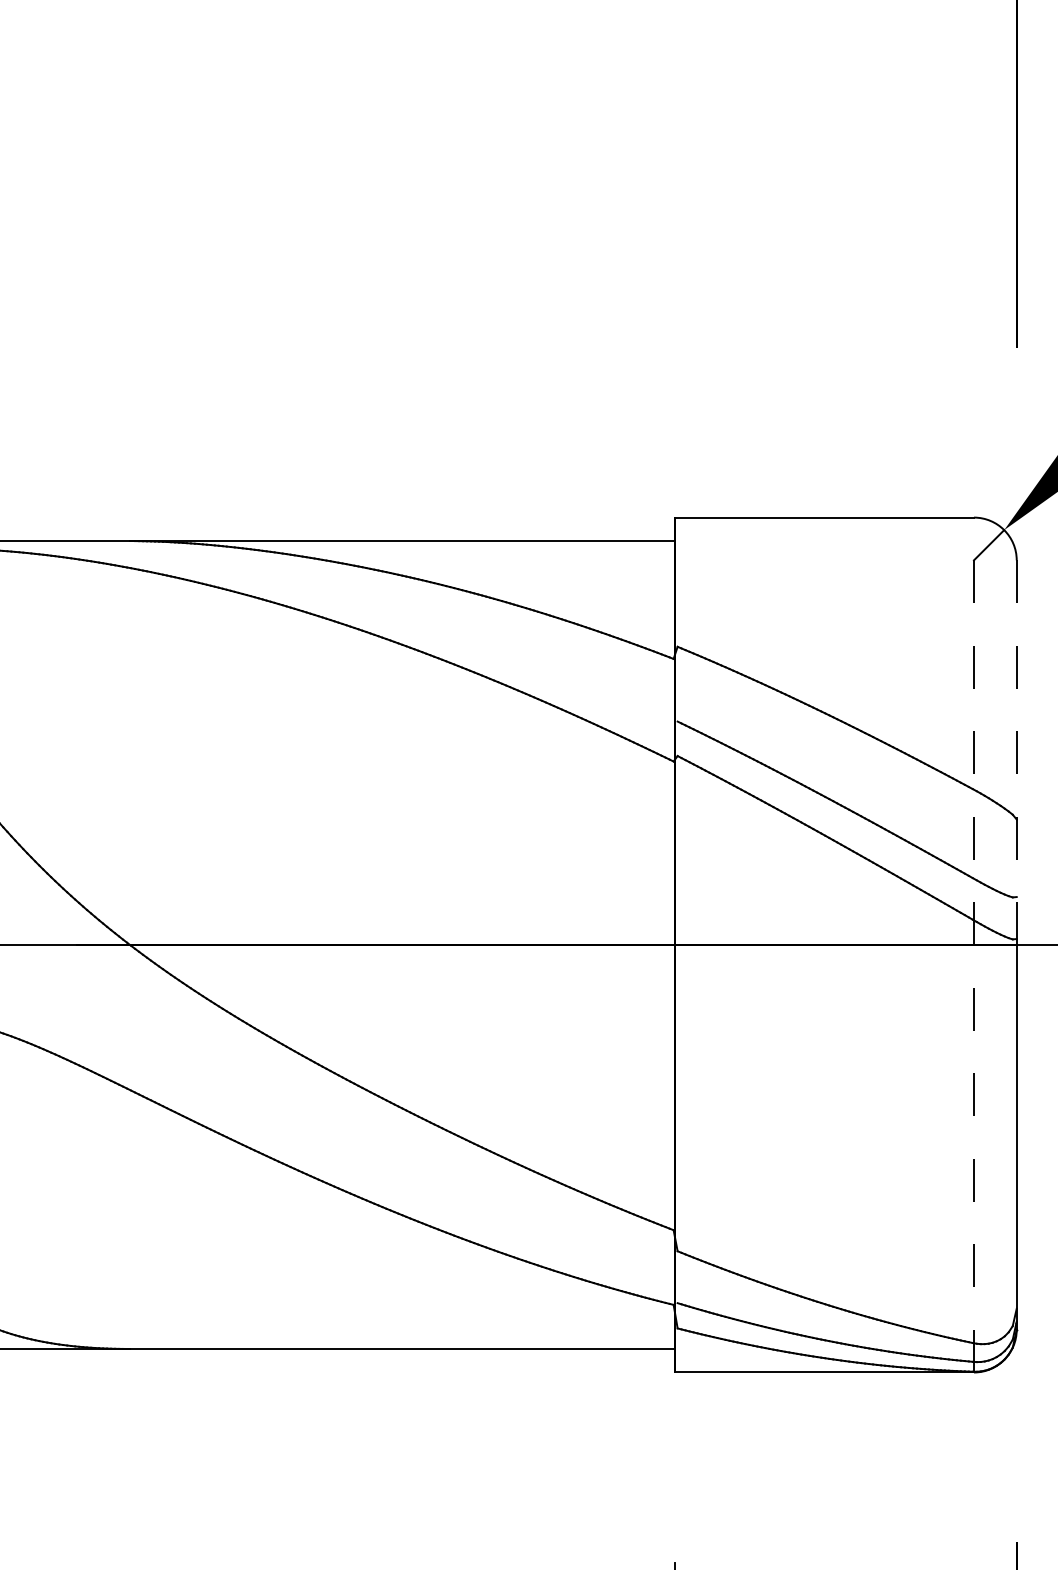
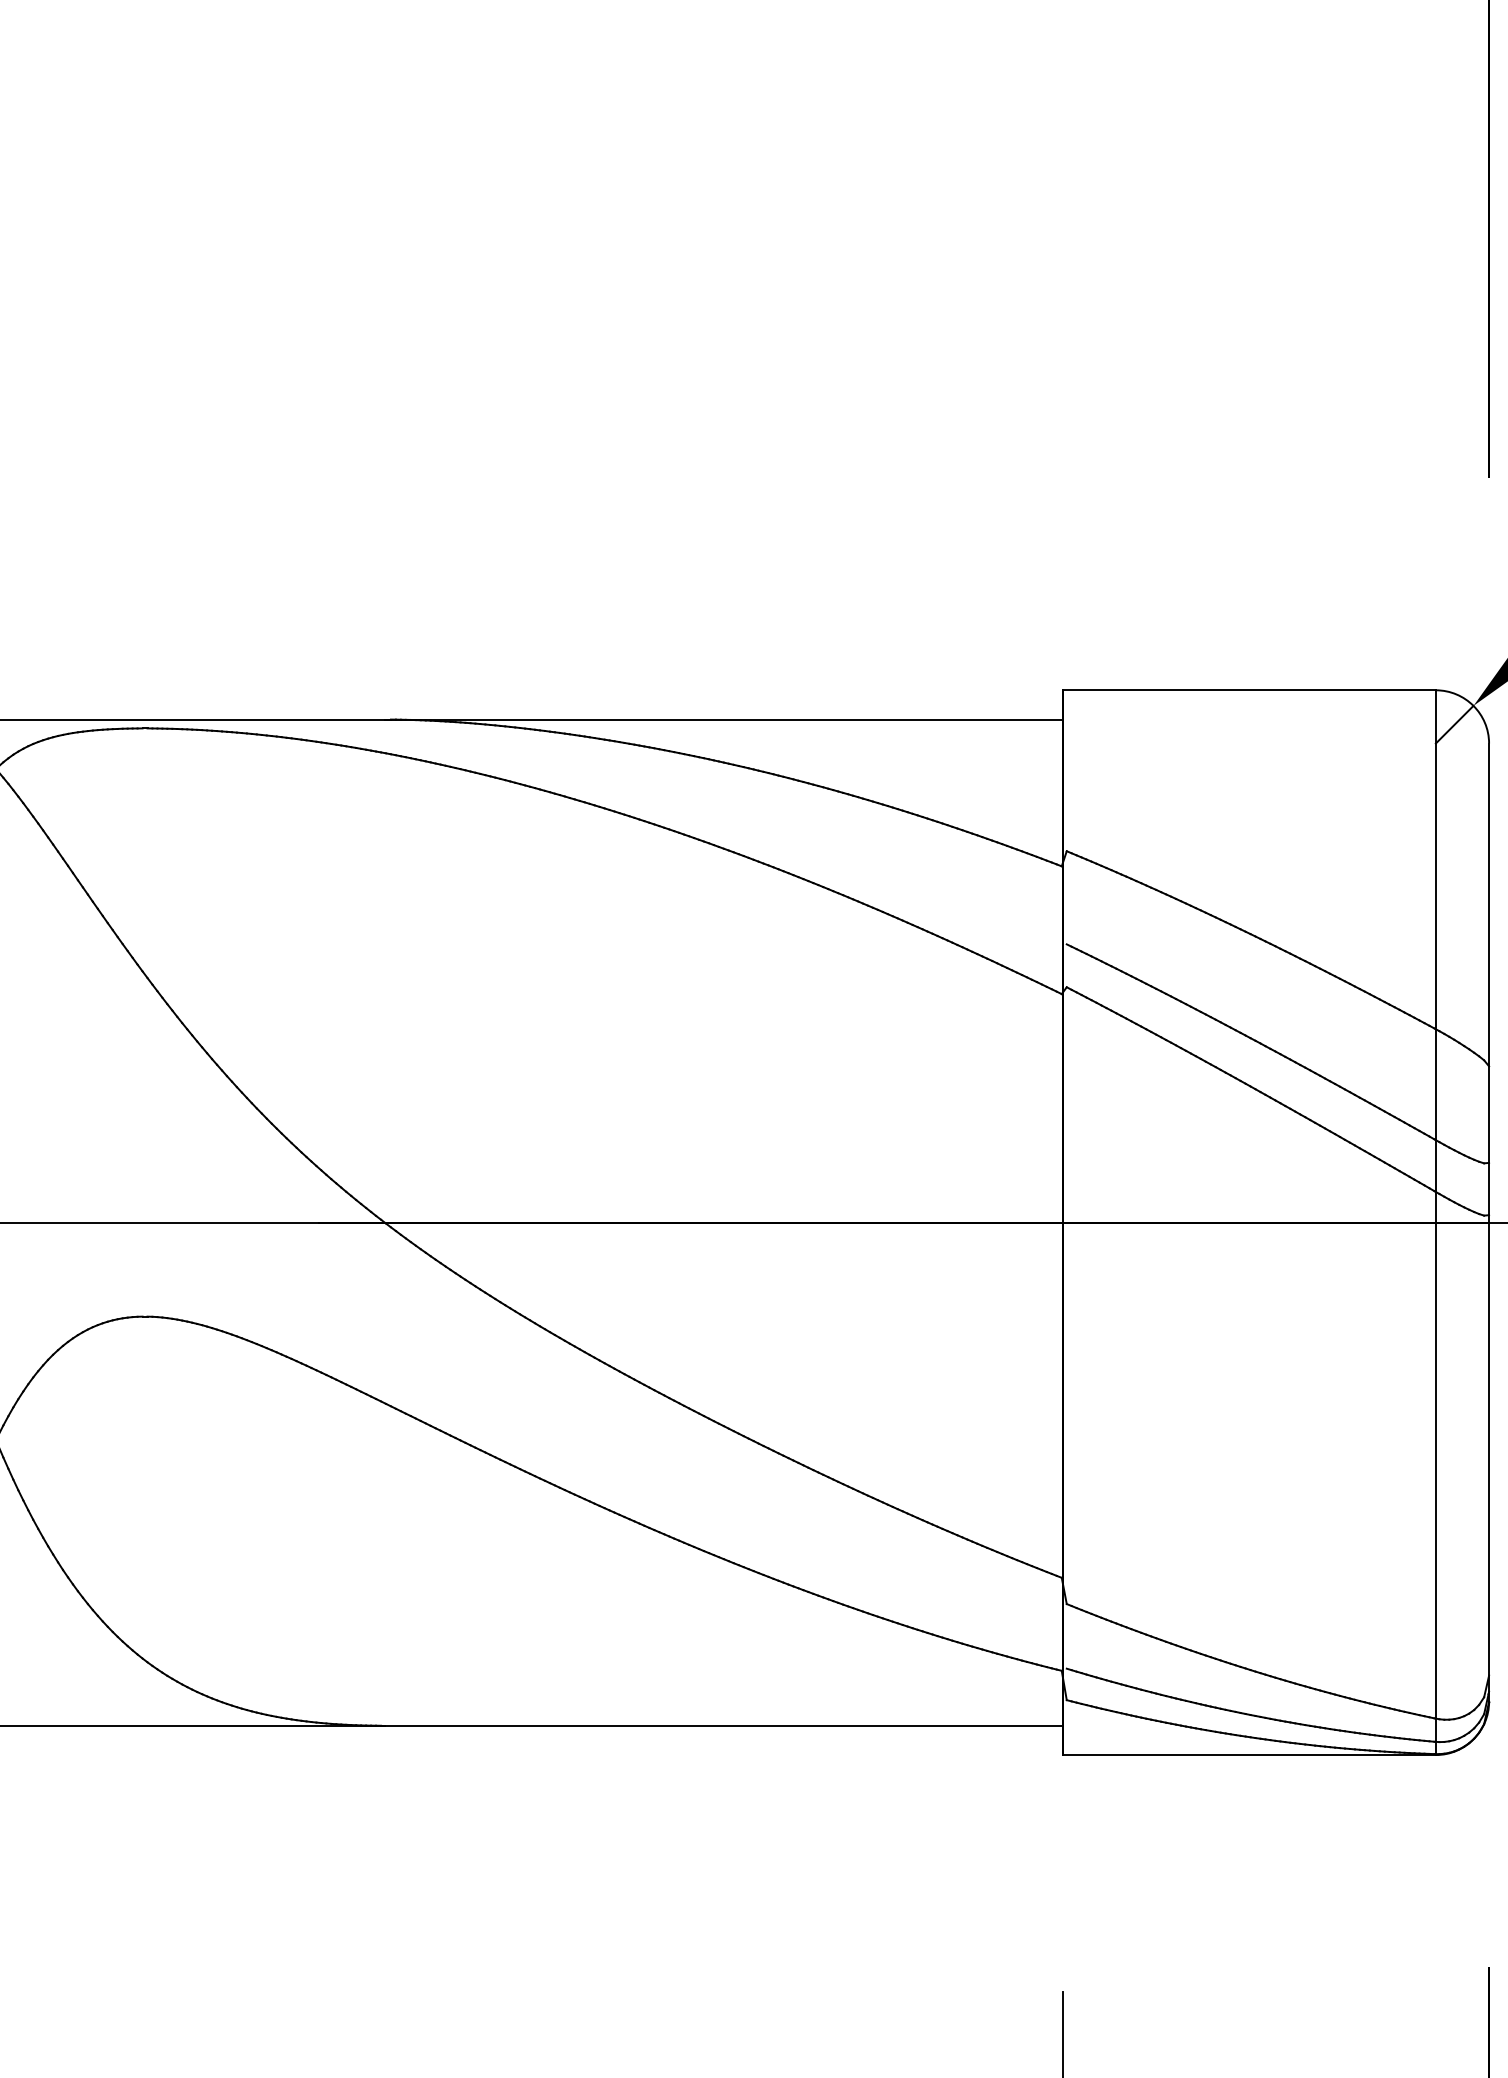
line: (1017, 753) -> (1489, 983), dashed -> solid
line: (973, 944) -> (1435, 1222), dashed -> solid

